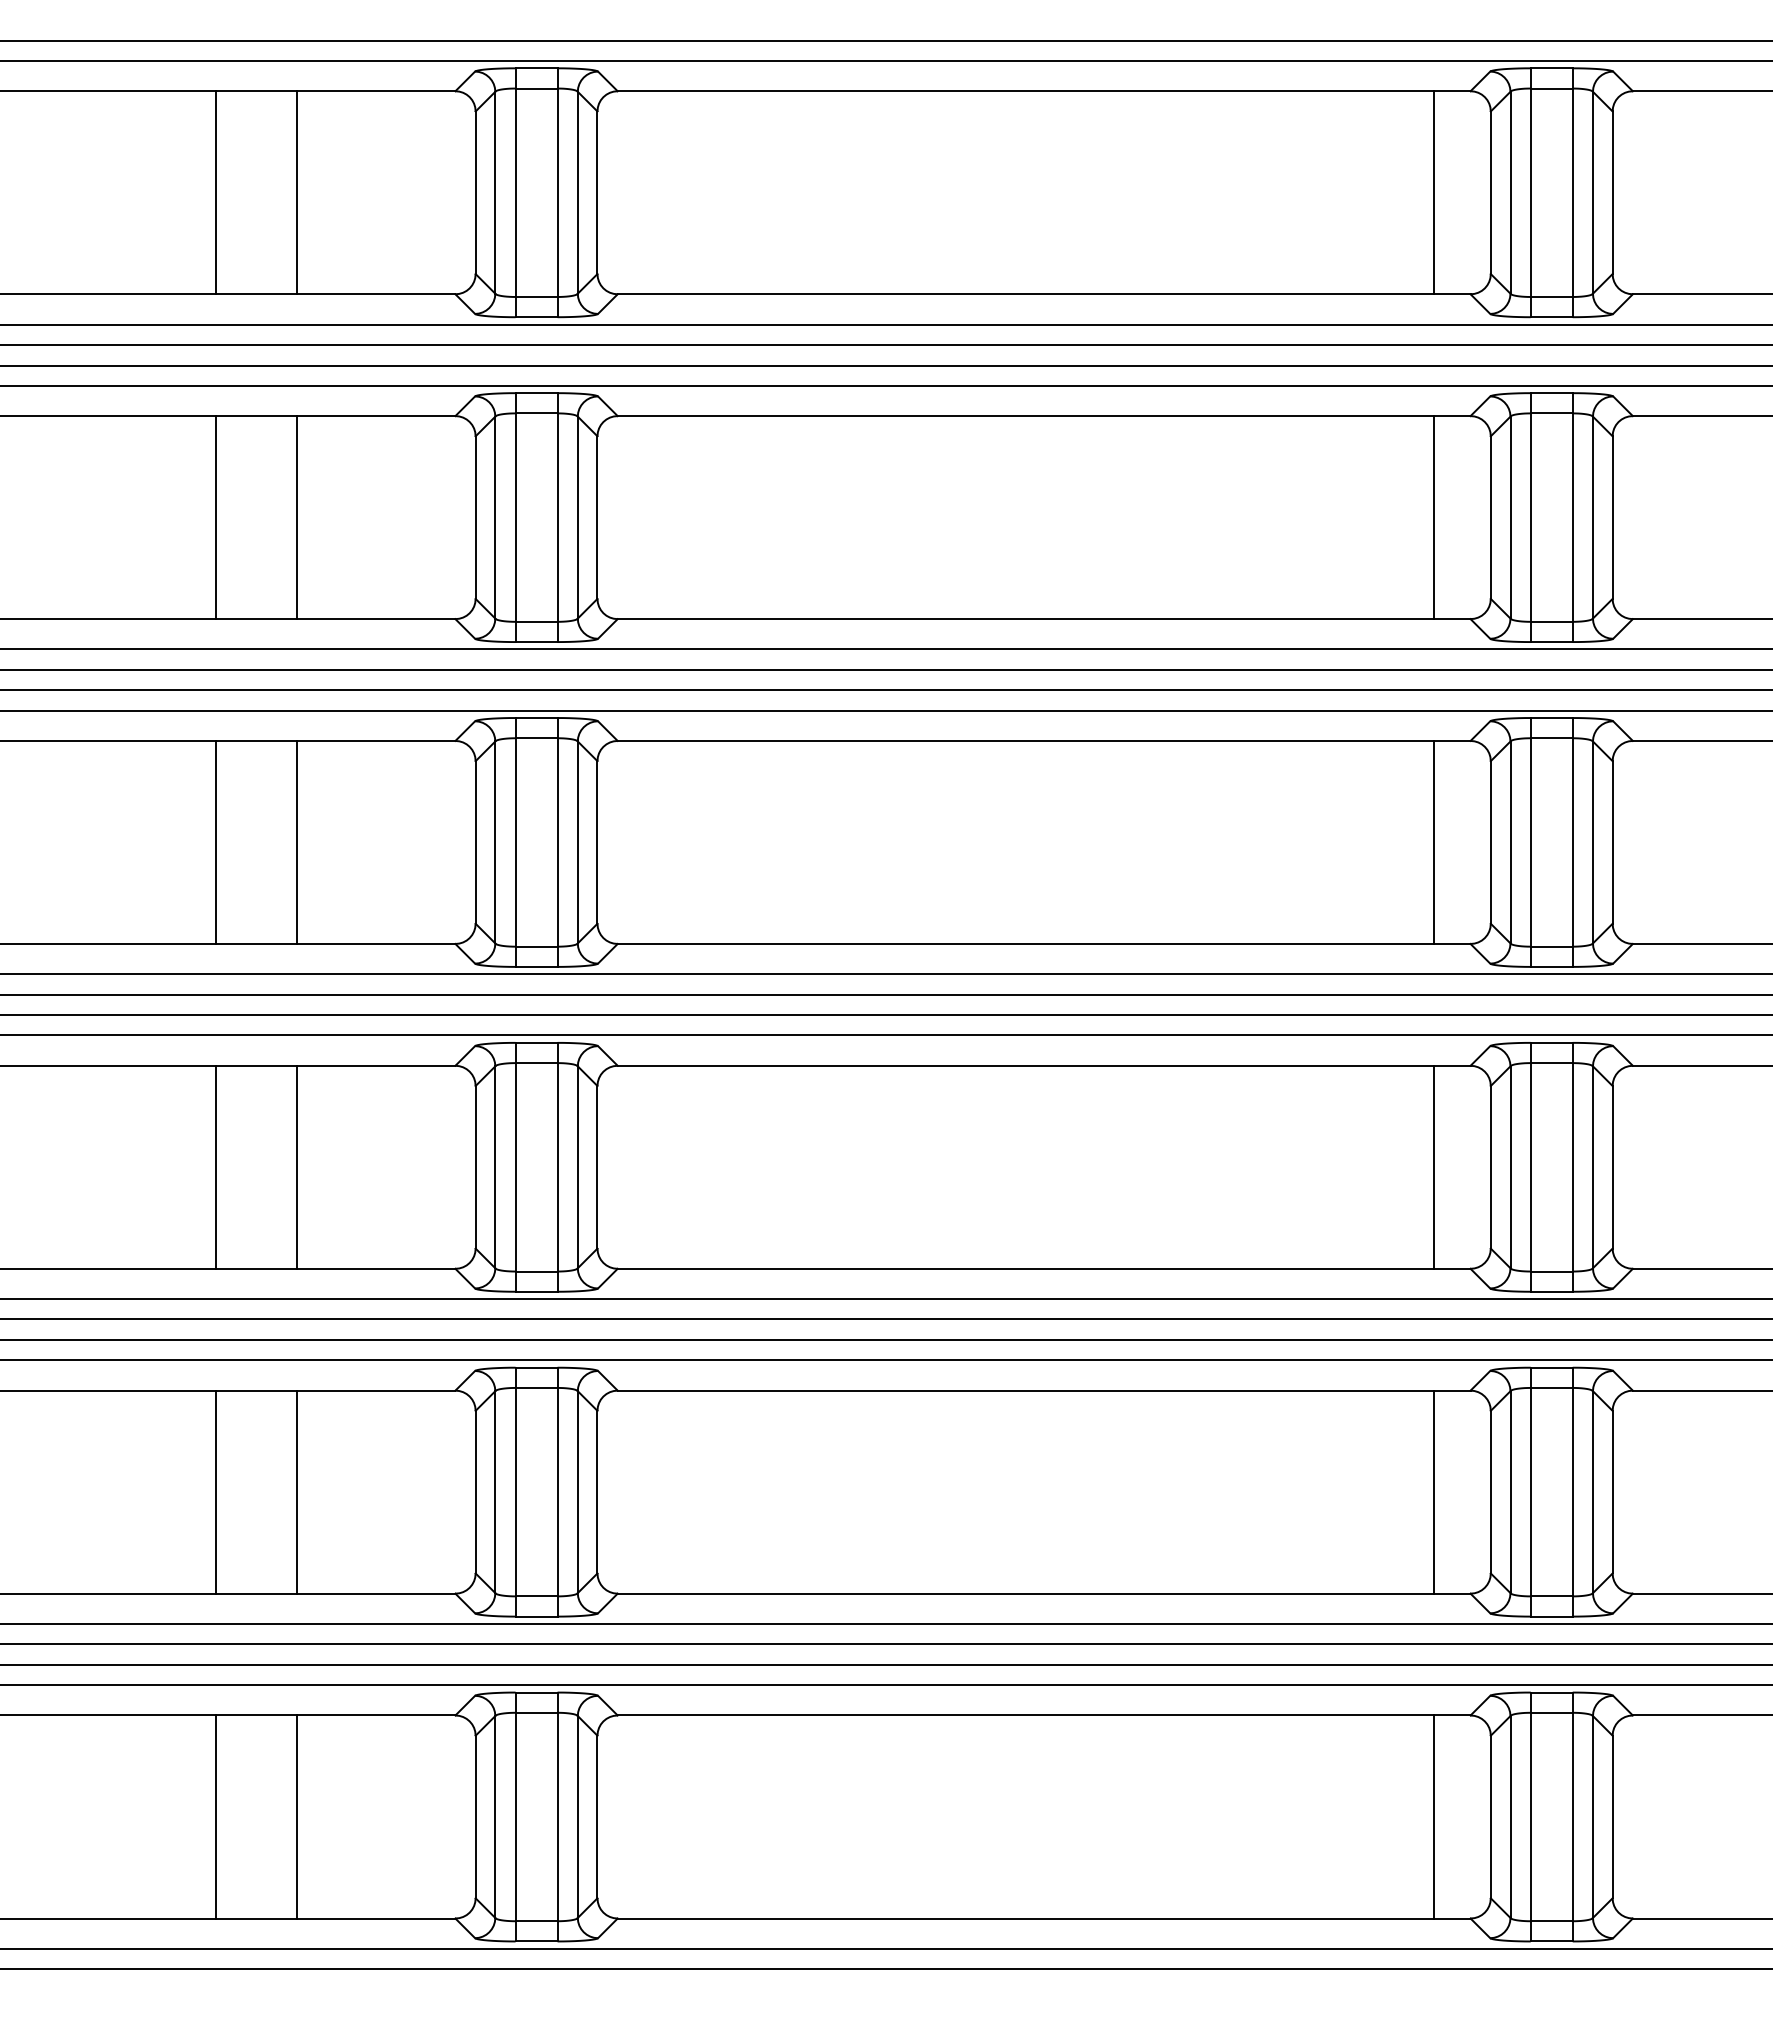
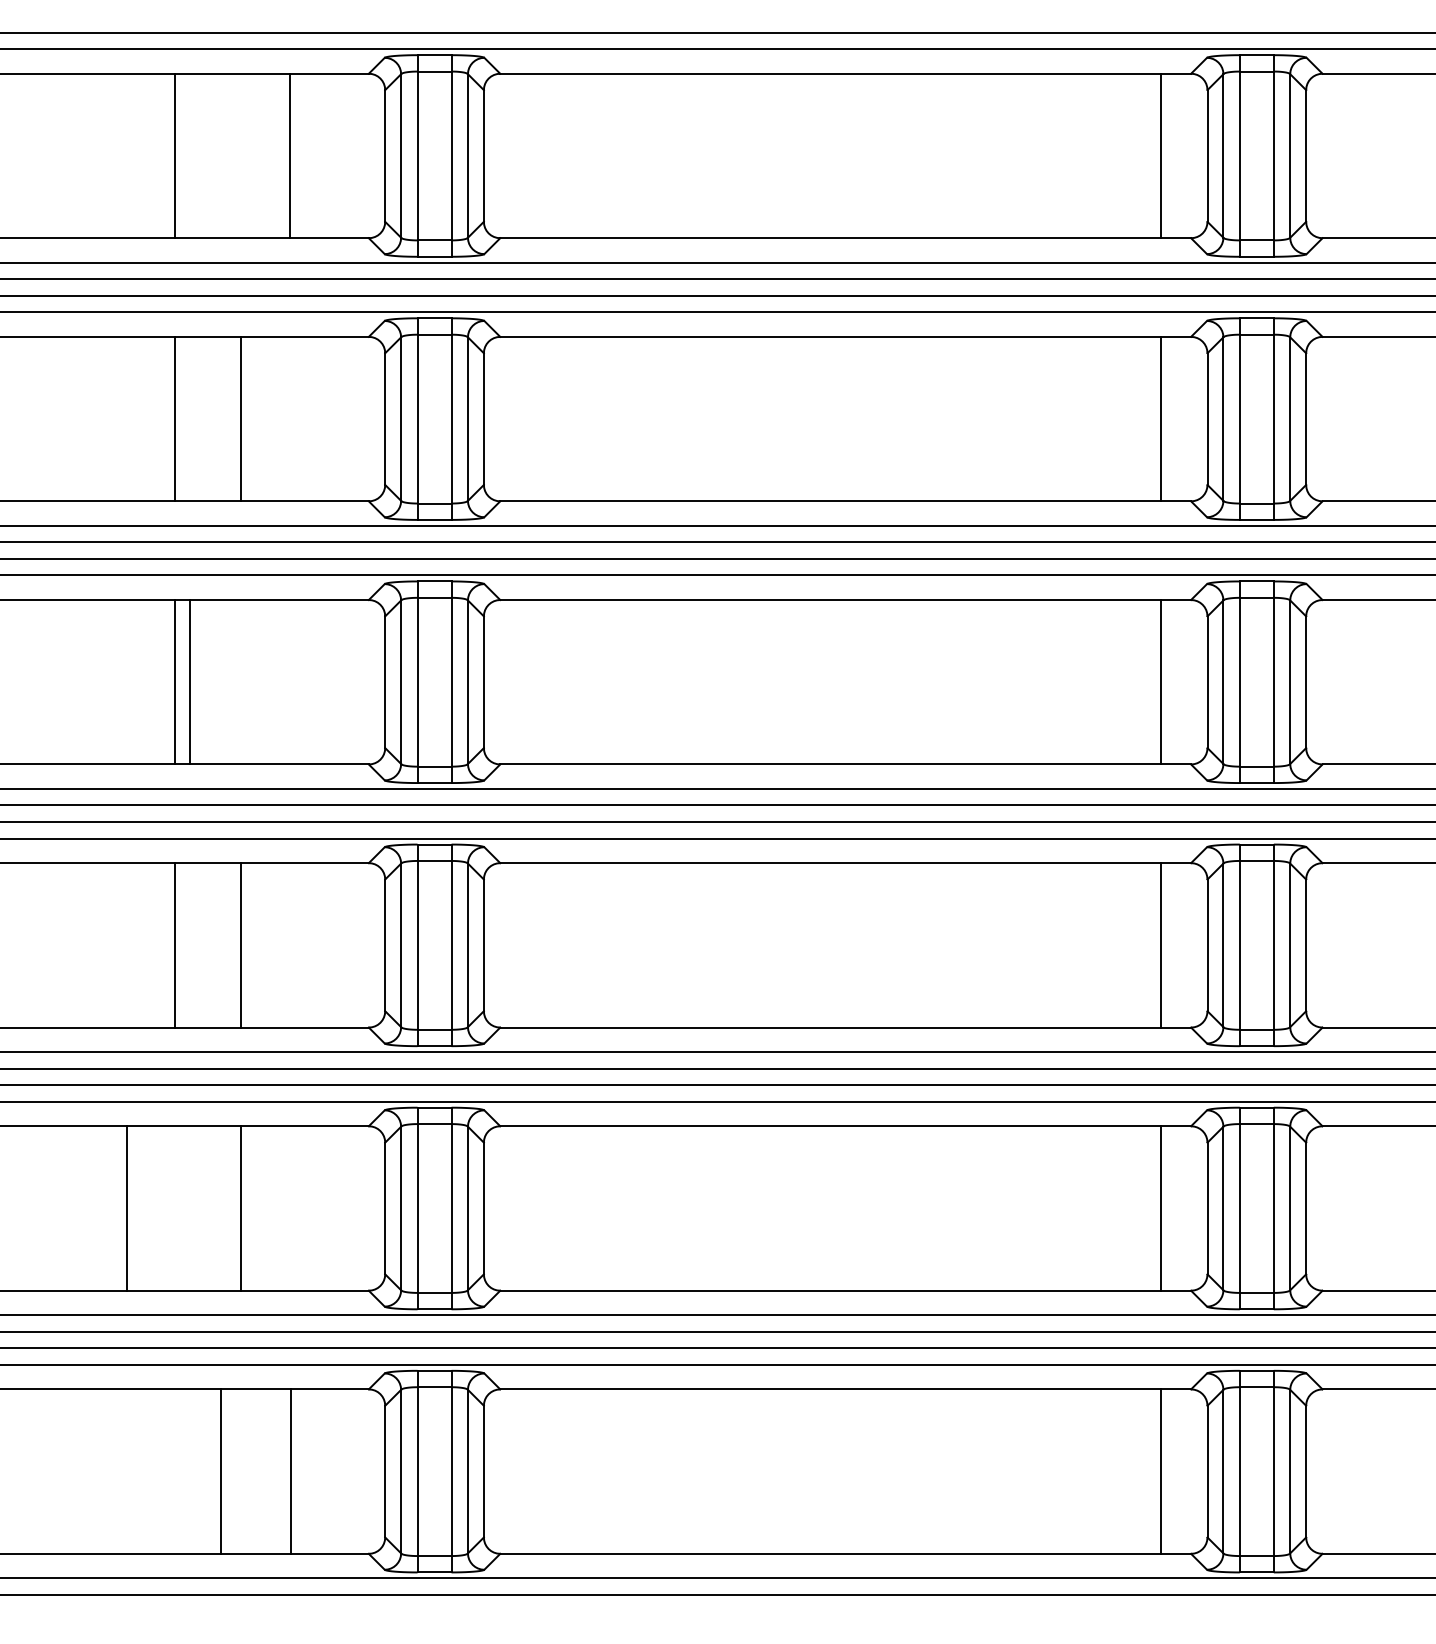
line: (297, 192) -> (290, 155), moved
line: (297, 841) -> (190, 681), moved
line: (215, 1491) -> (126, 1207), moved
line: (215, 1816) -> (220, 1471), moved
line: (297, 1816) -> (291, 1471), moved

